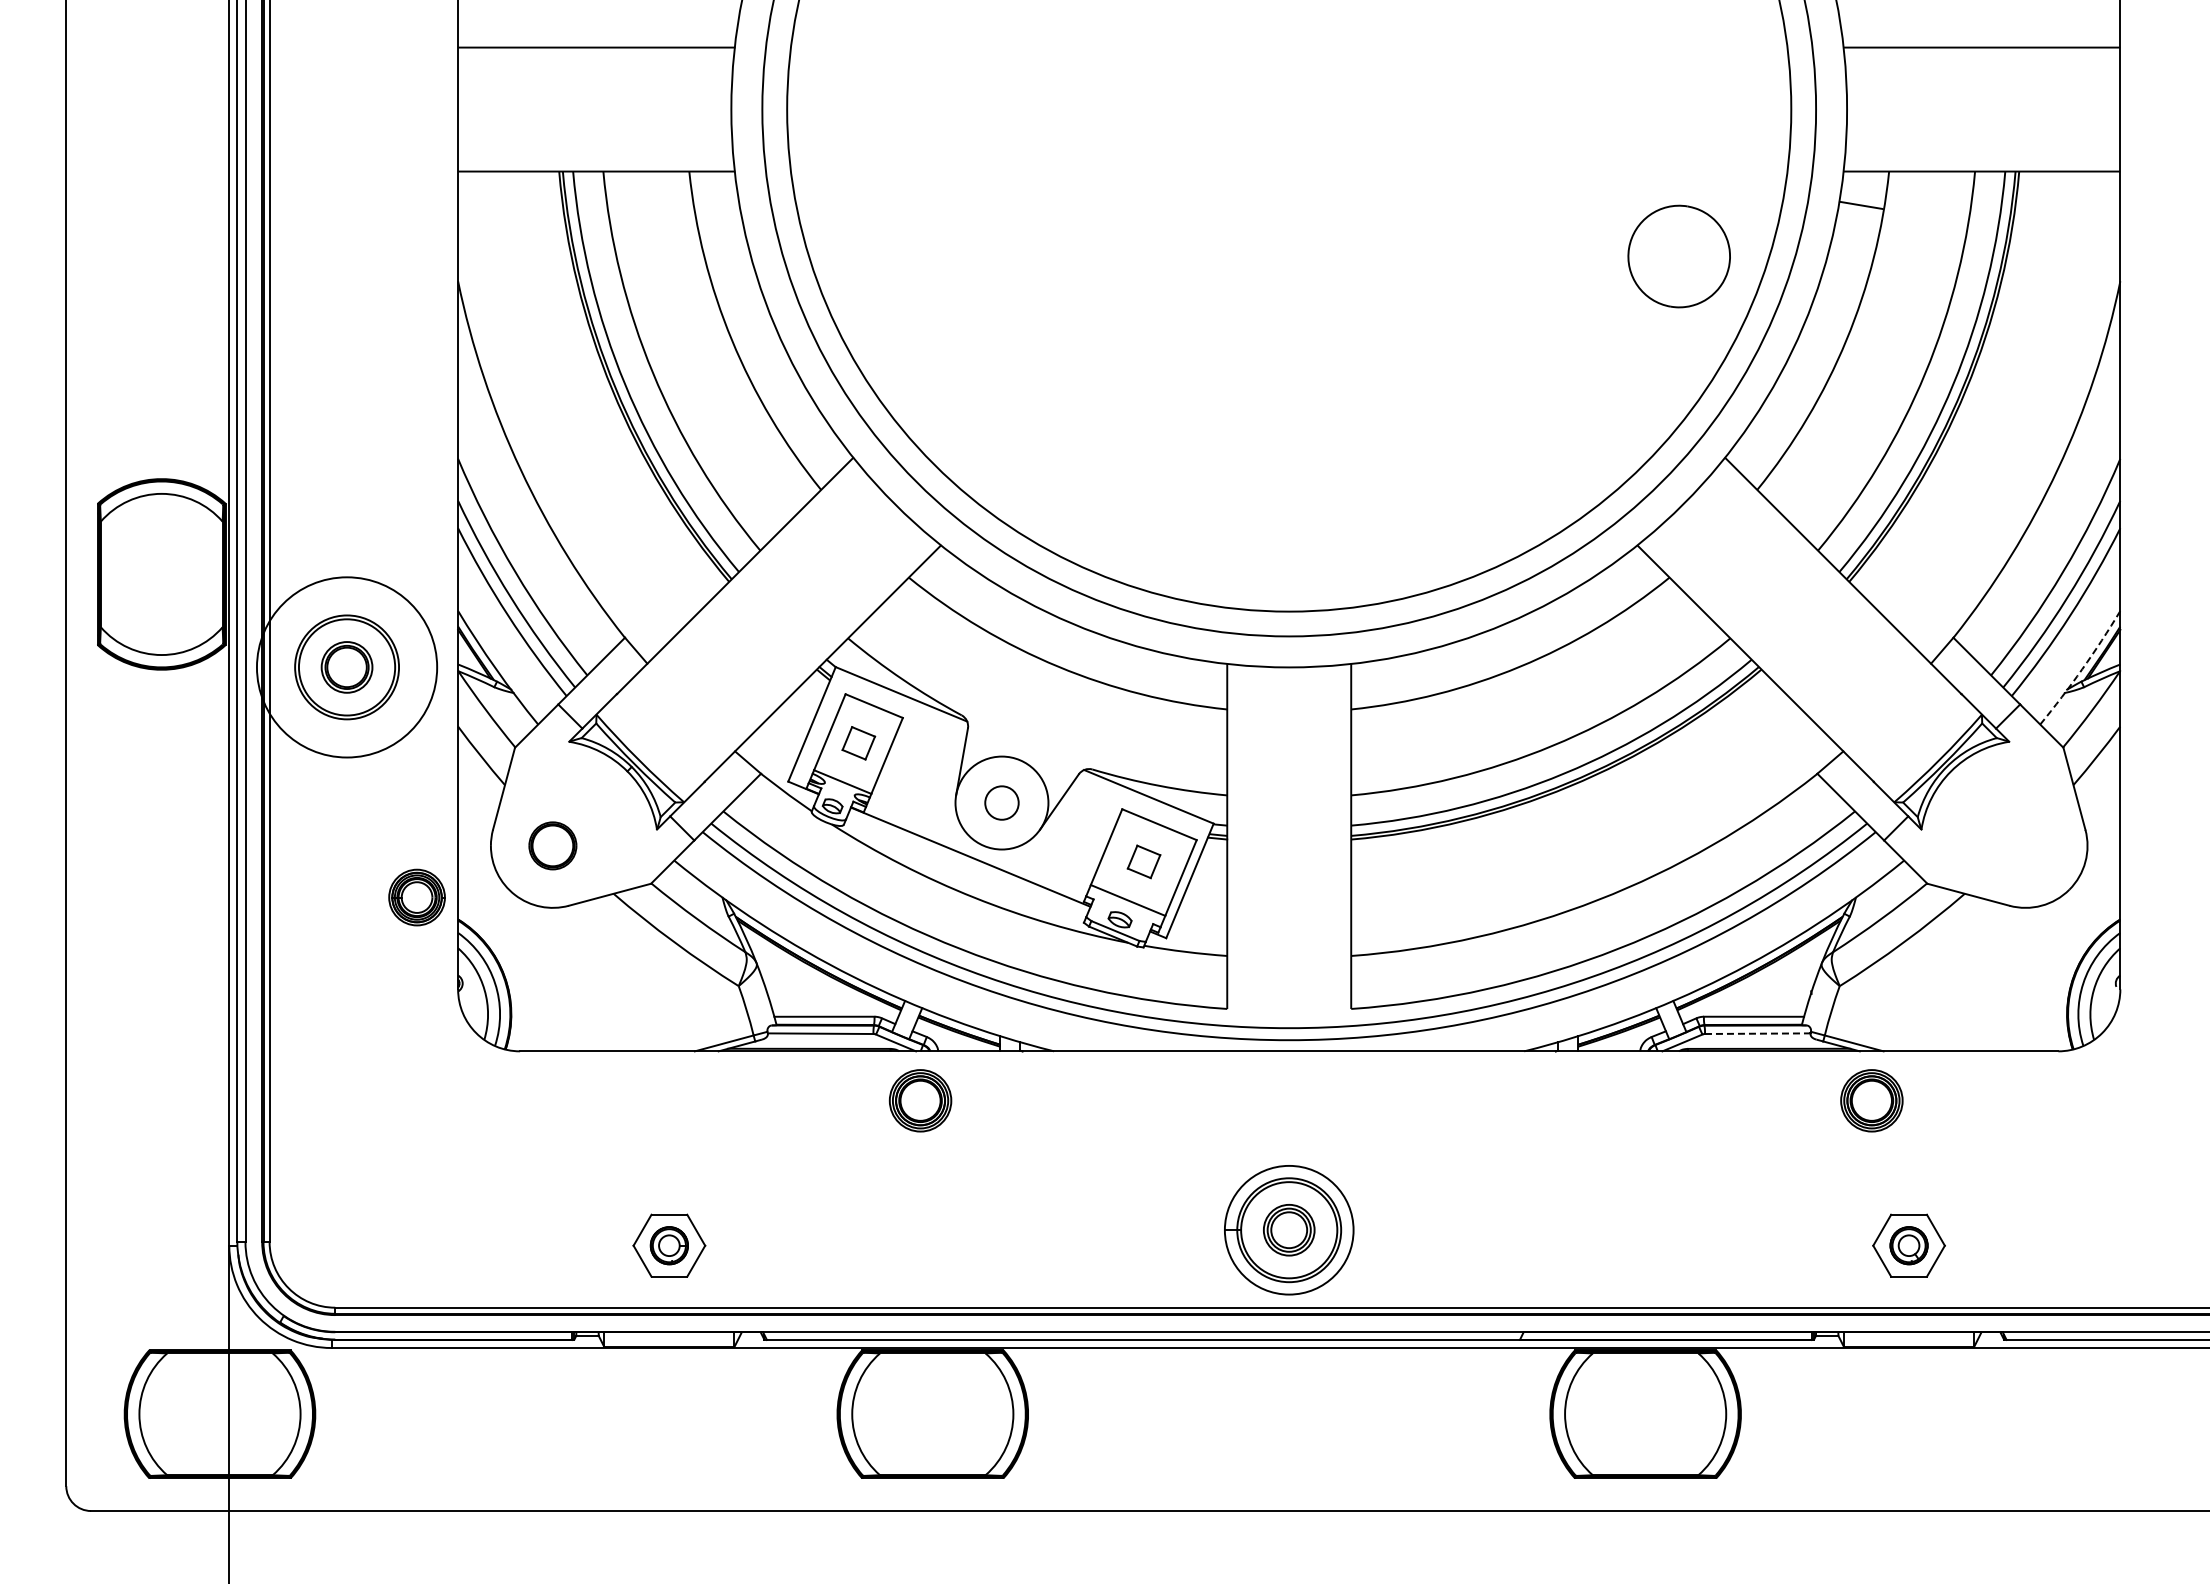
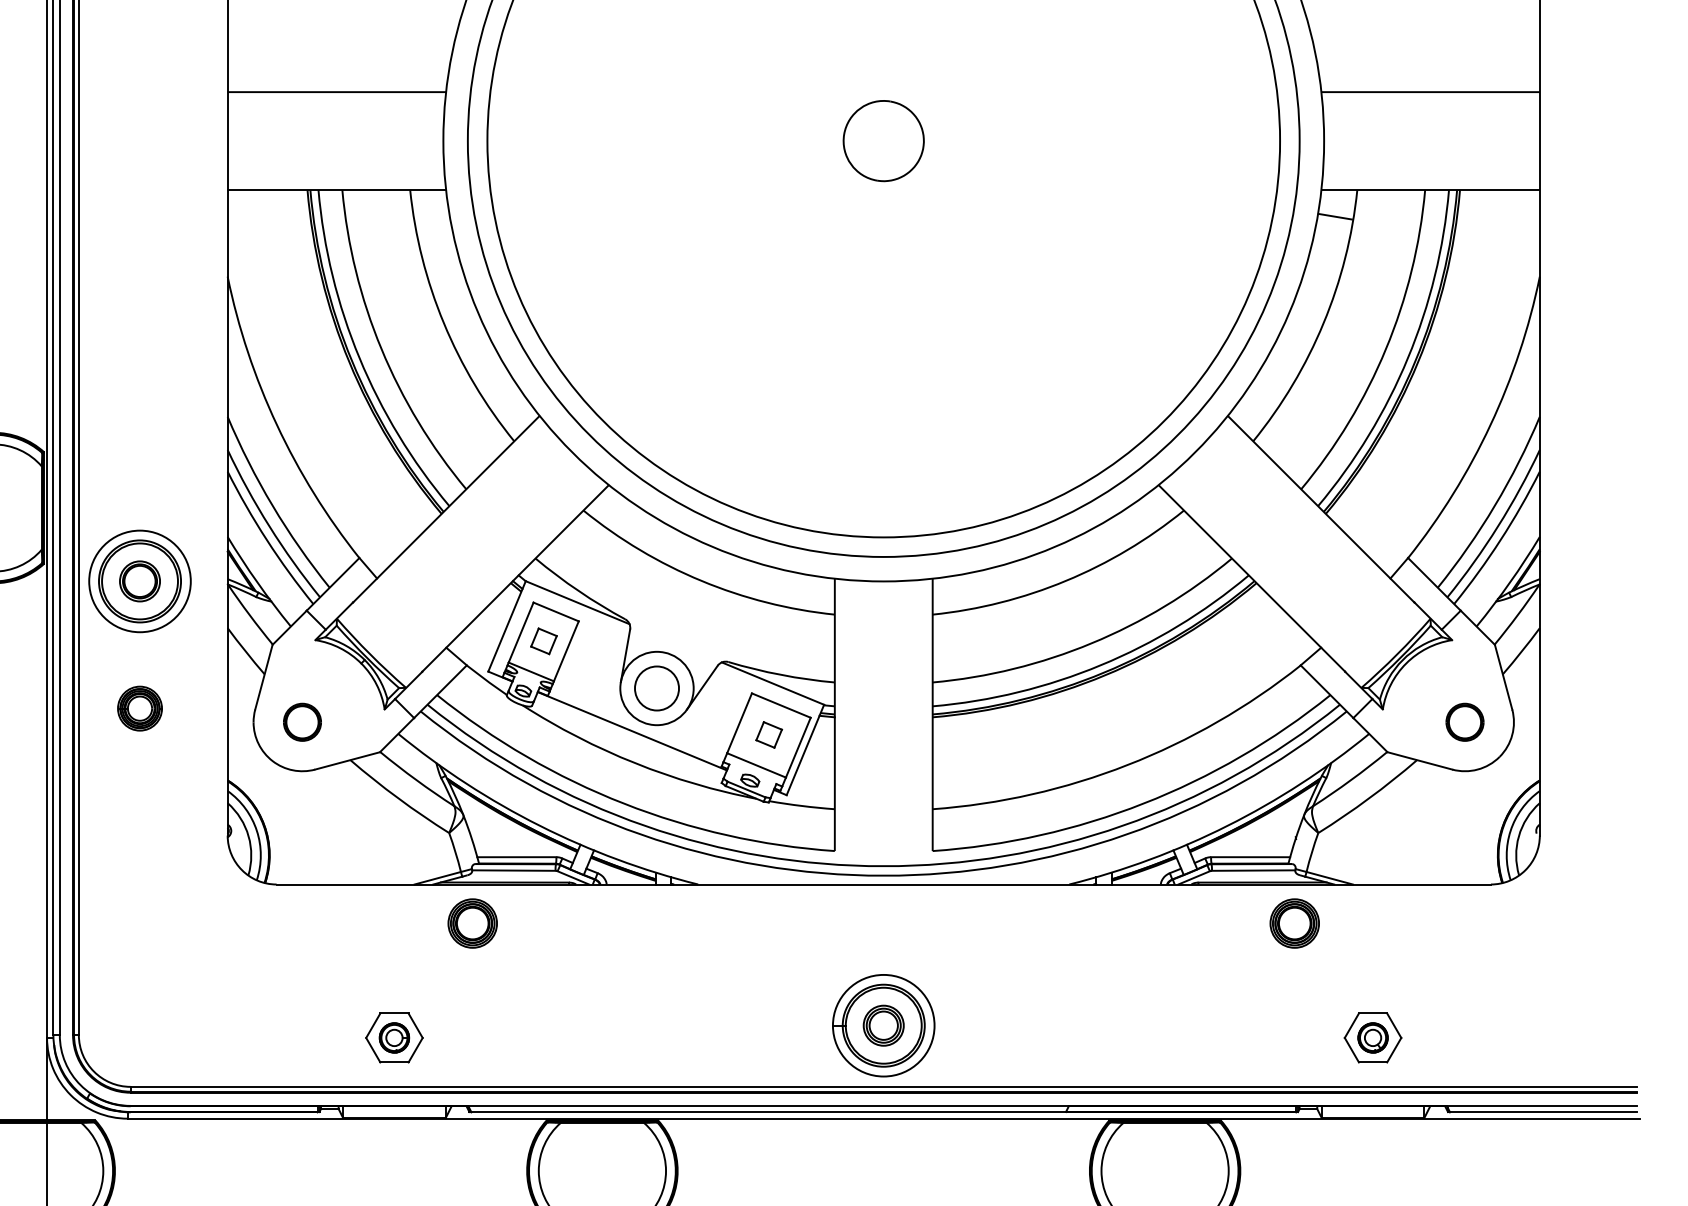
part: (1678, 256) -> (883, 141), moved
circle: (346, 667) -> (139, 581), size x0.71
arc: (2082, 669) -> (1509, 583), dashed -> solid
circle: (1001, 802) -> (656, 688), size x1.67
part: (2025, 845) -> (1464, 722), added
part: (416, 897) -> (139, 708), moved
line: (1757, 1033) -> (1253, 870), dashed -> solid
part: (920, 1100) -> (472, 923), moved
part: (1871, 1100) -> (1294, 923), moved

